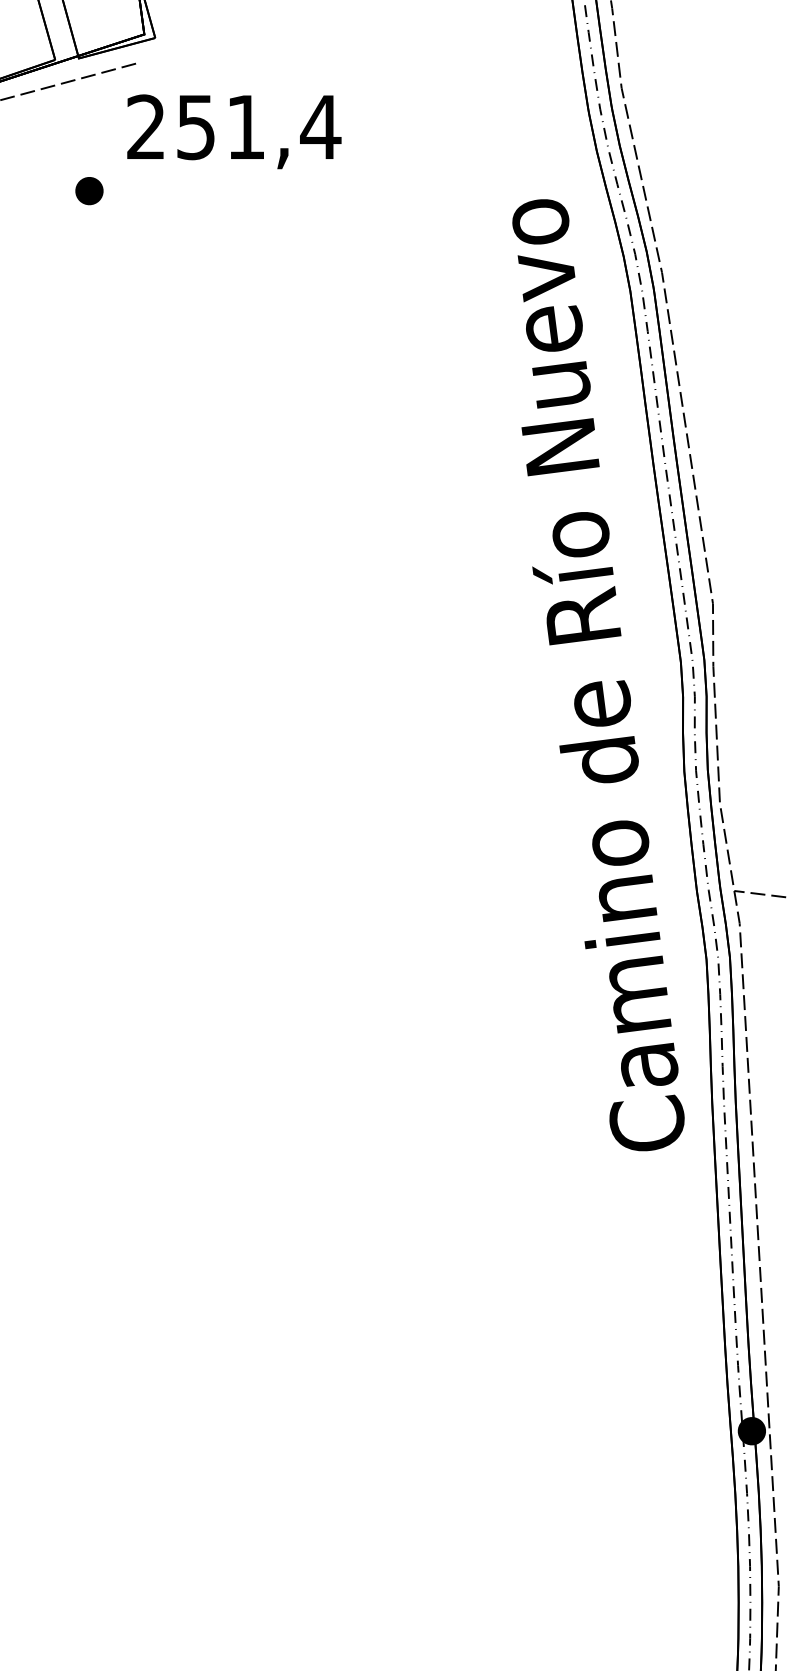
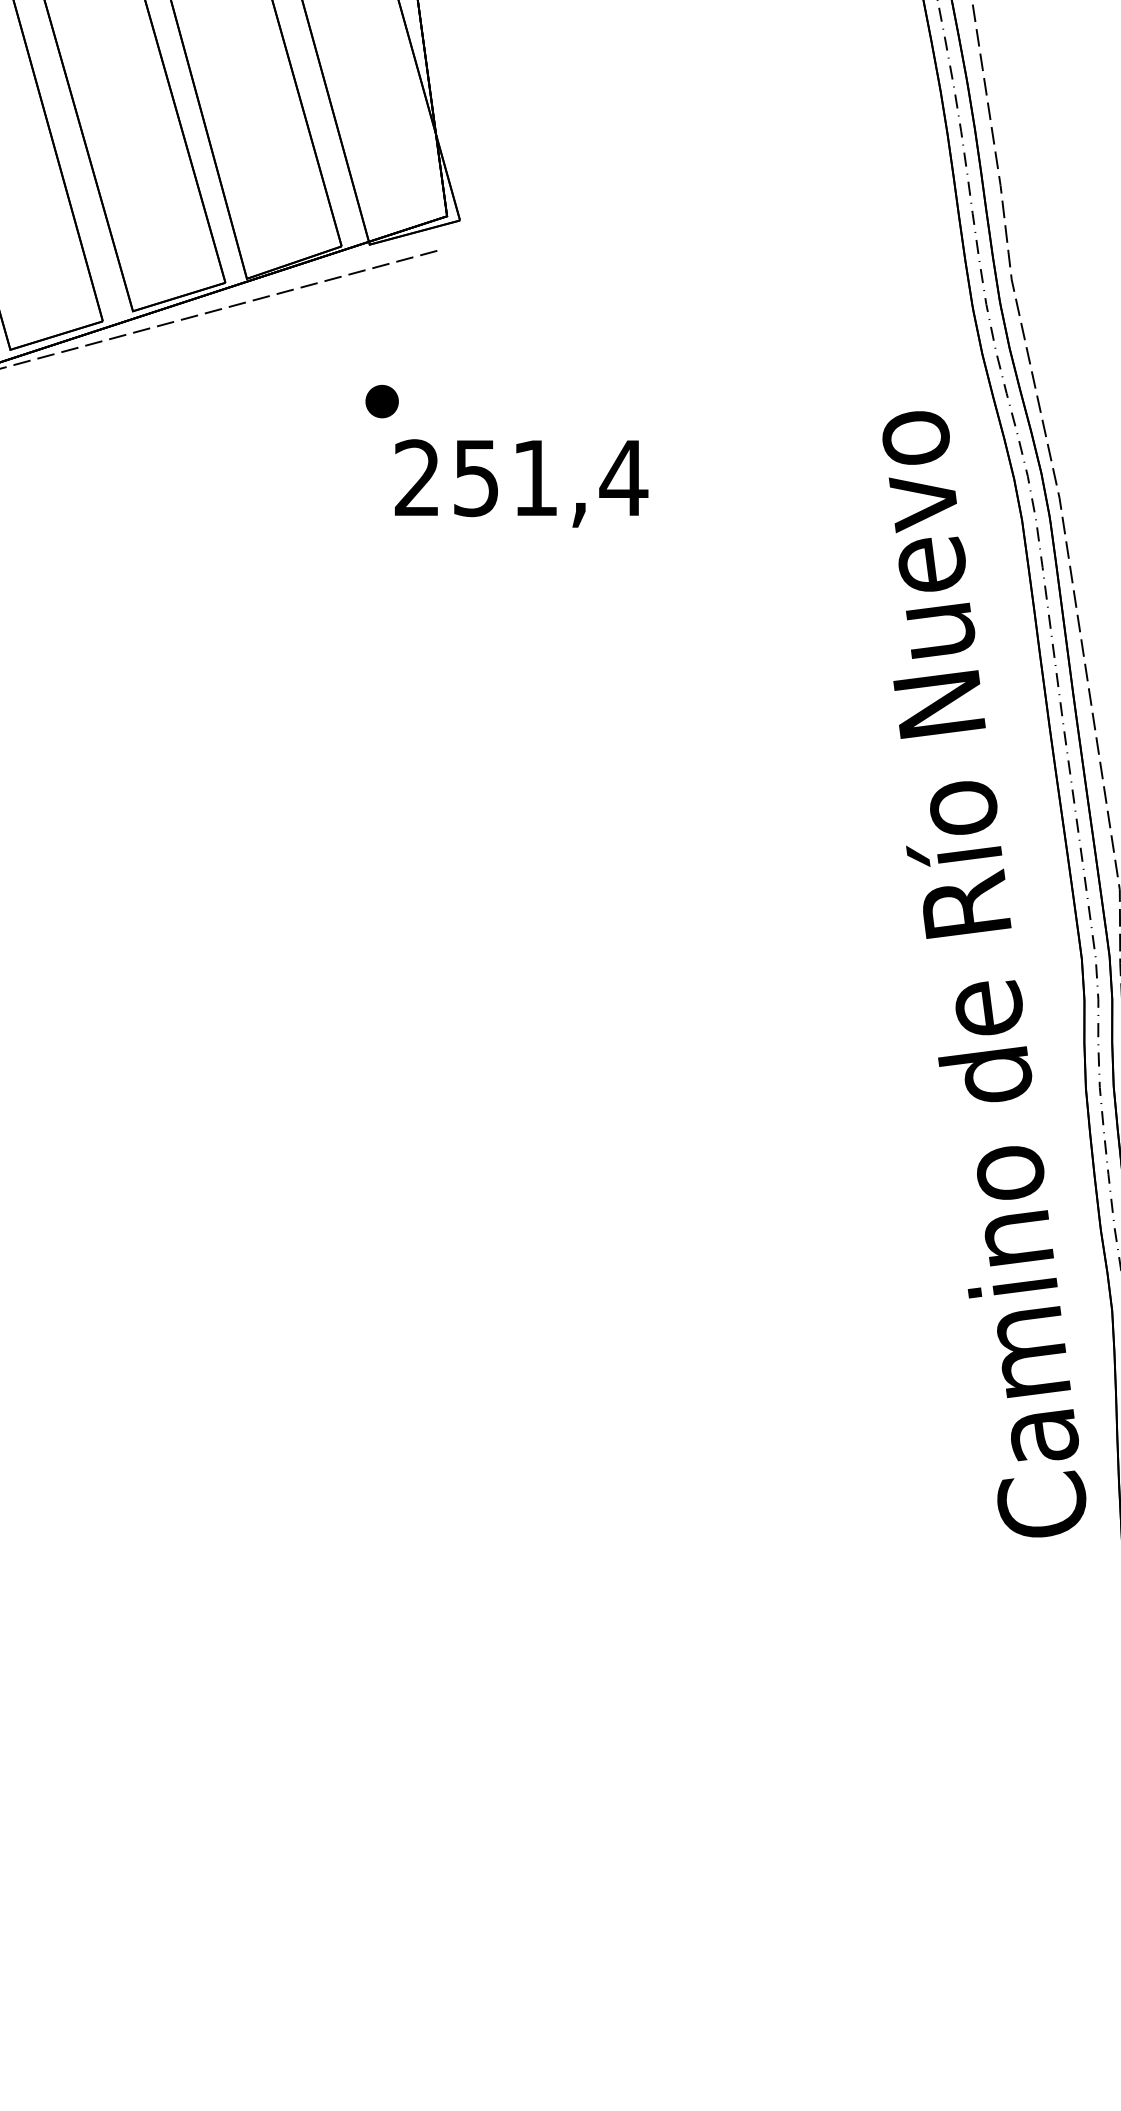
text: (234, 131) -> (521, 483), moved

